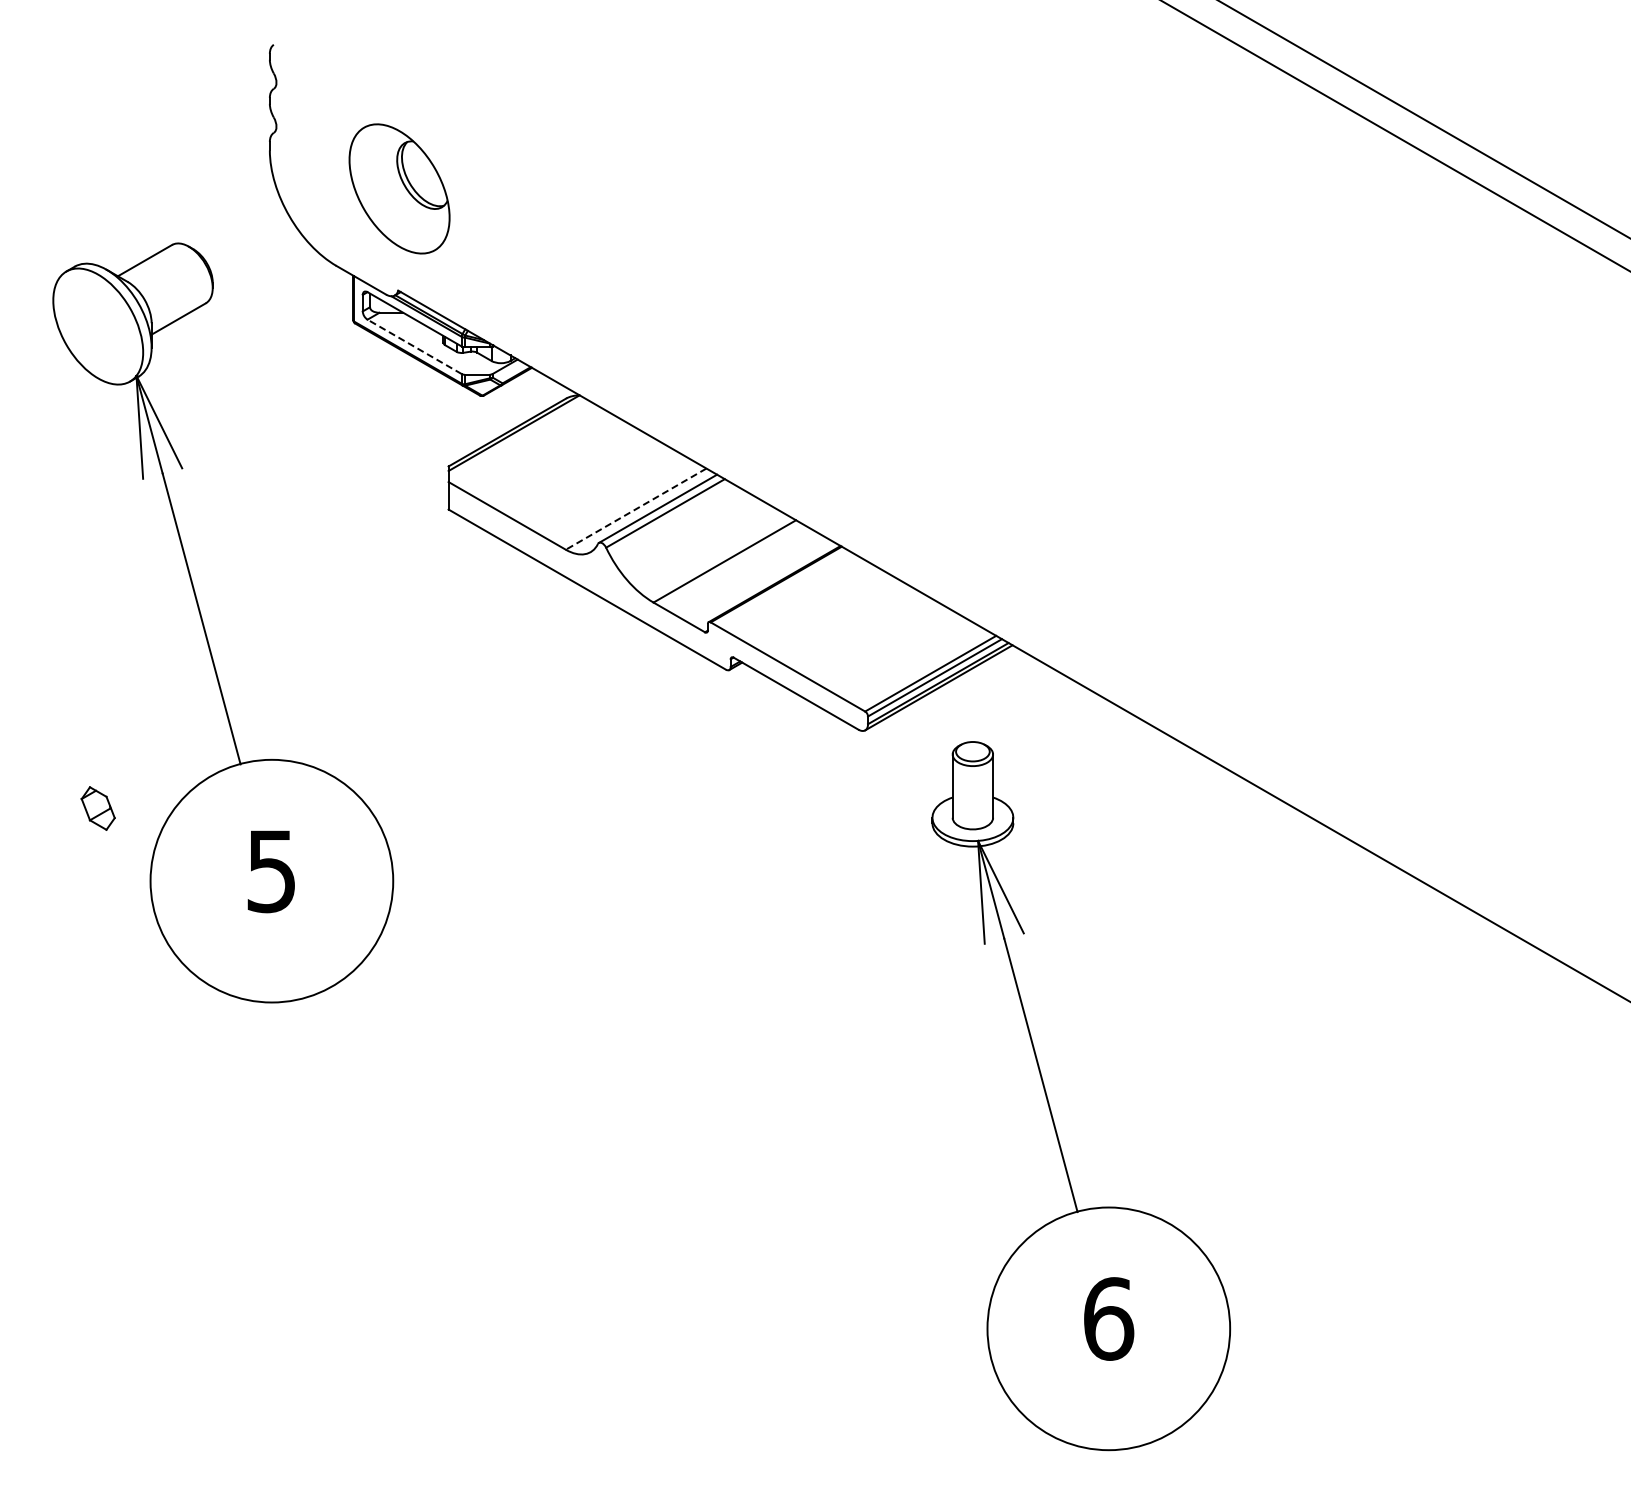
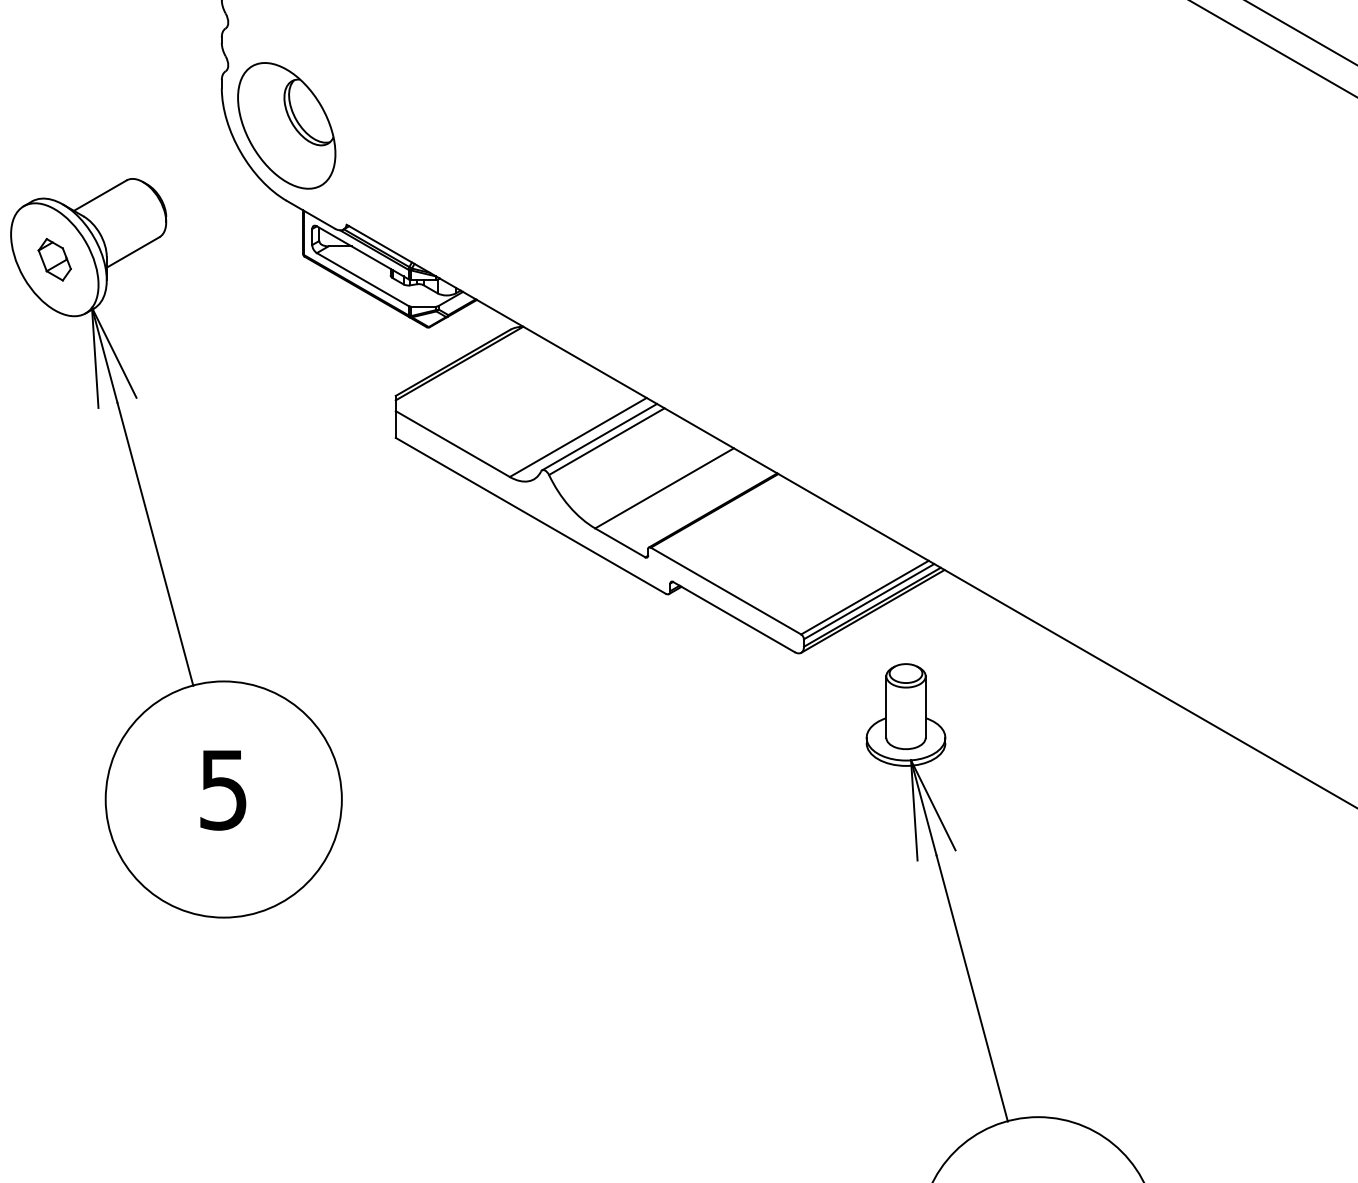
part: (399, 188) -> (286, 125), moved
line: (414, 346) -> (362, 279), dashed -> solid
line: (635, 509) -> (577, 437), dashed -> solid
part: (97, 808) -> (54, 259), moved

